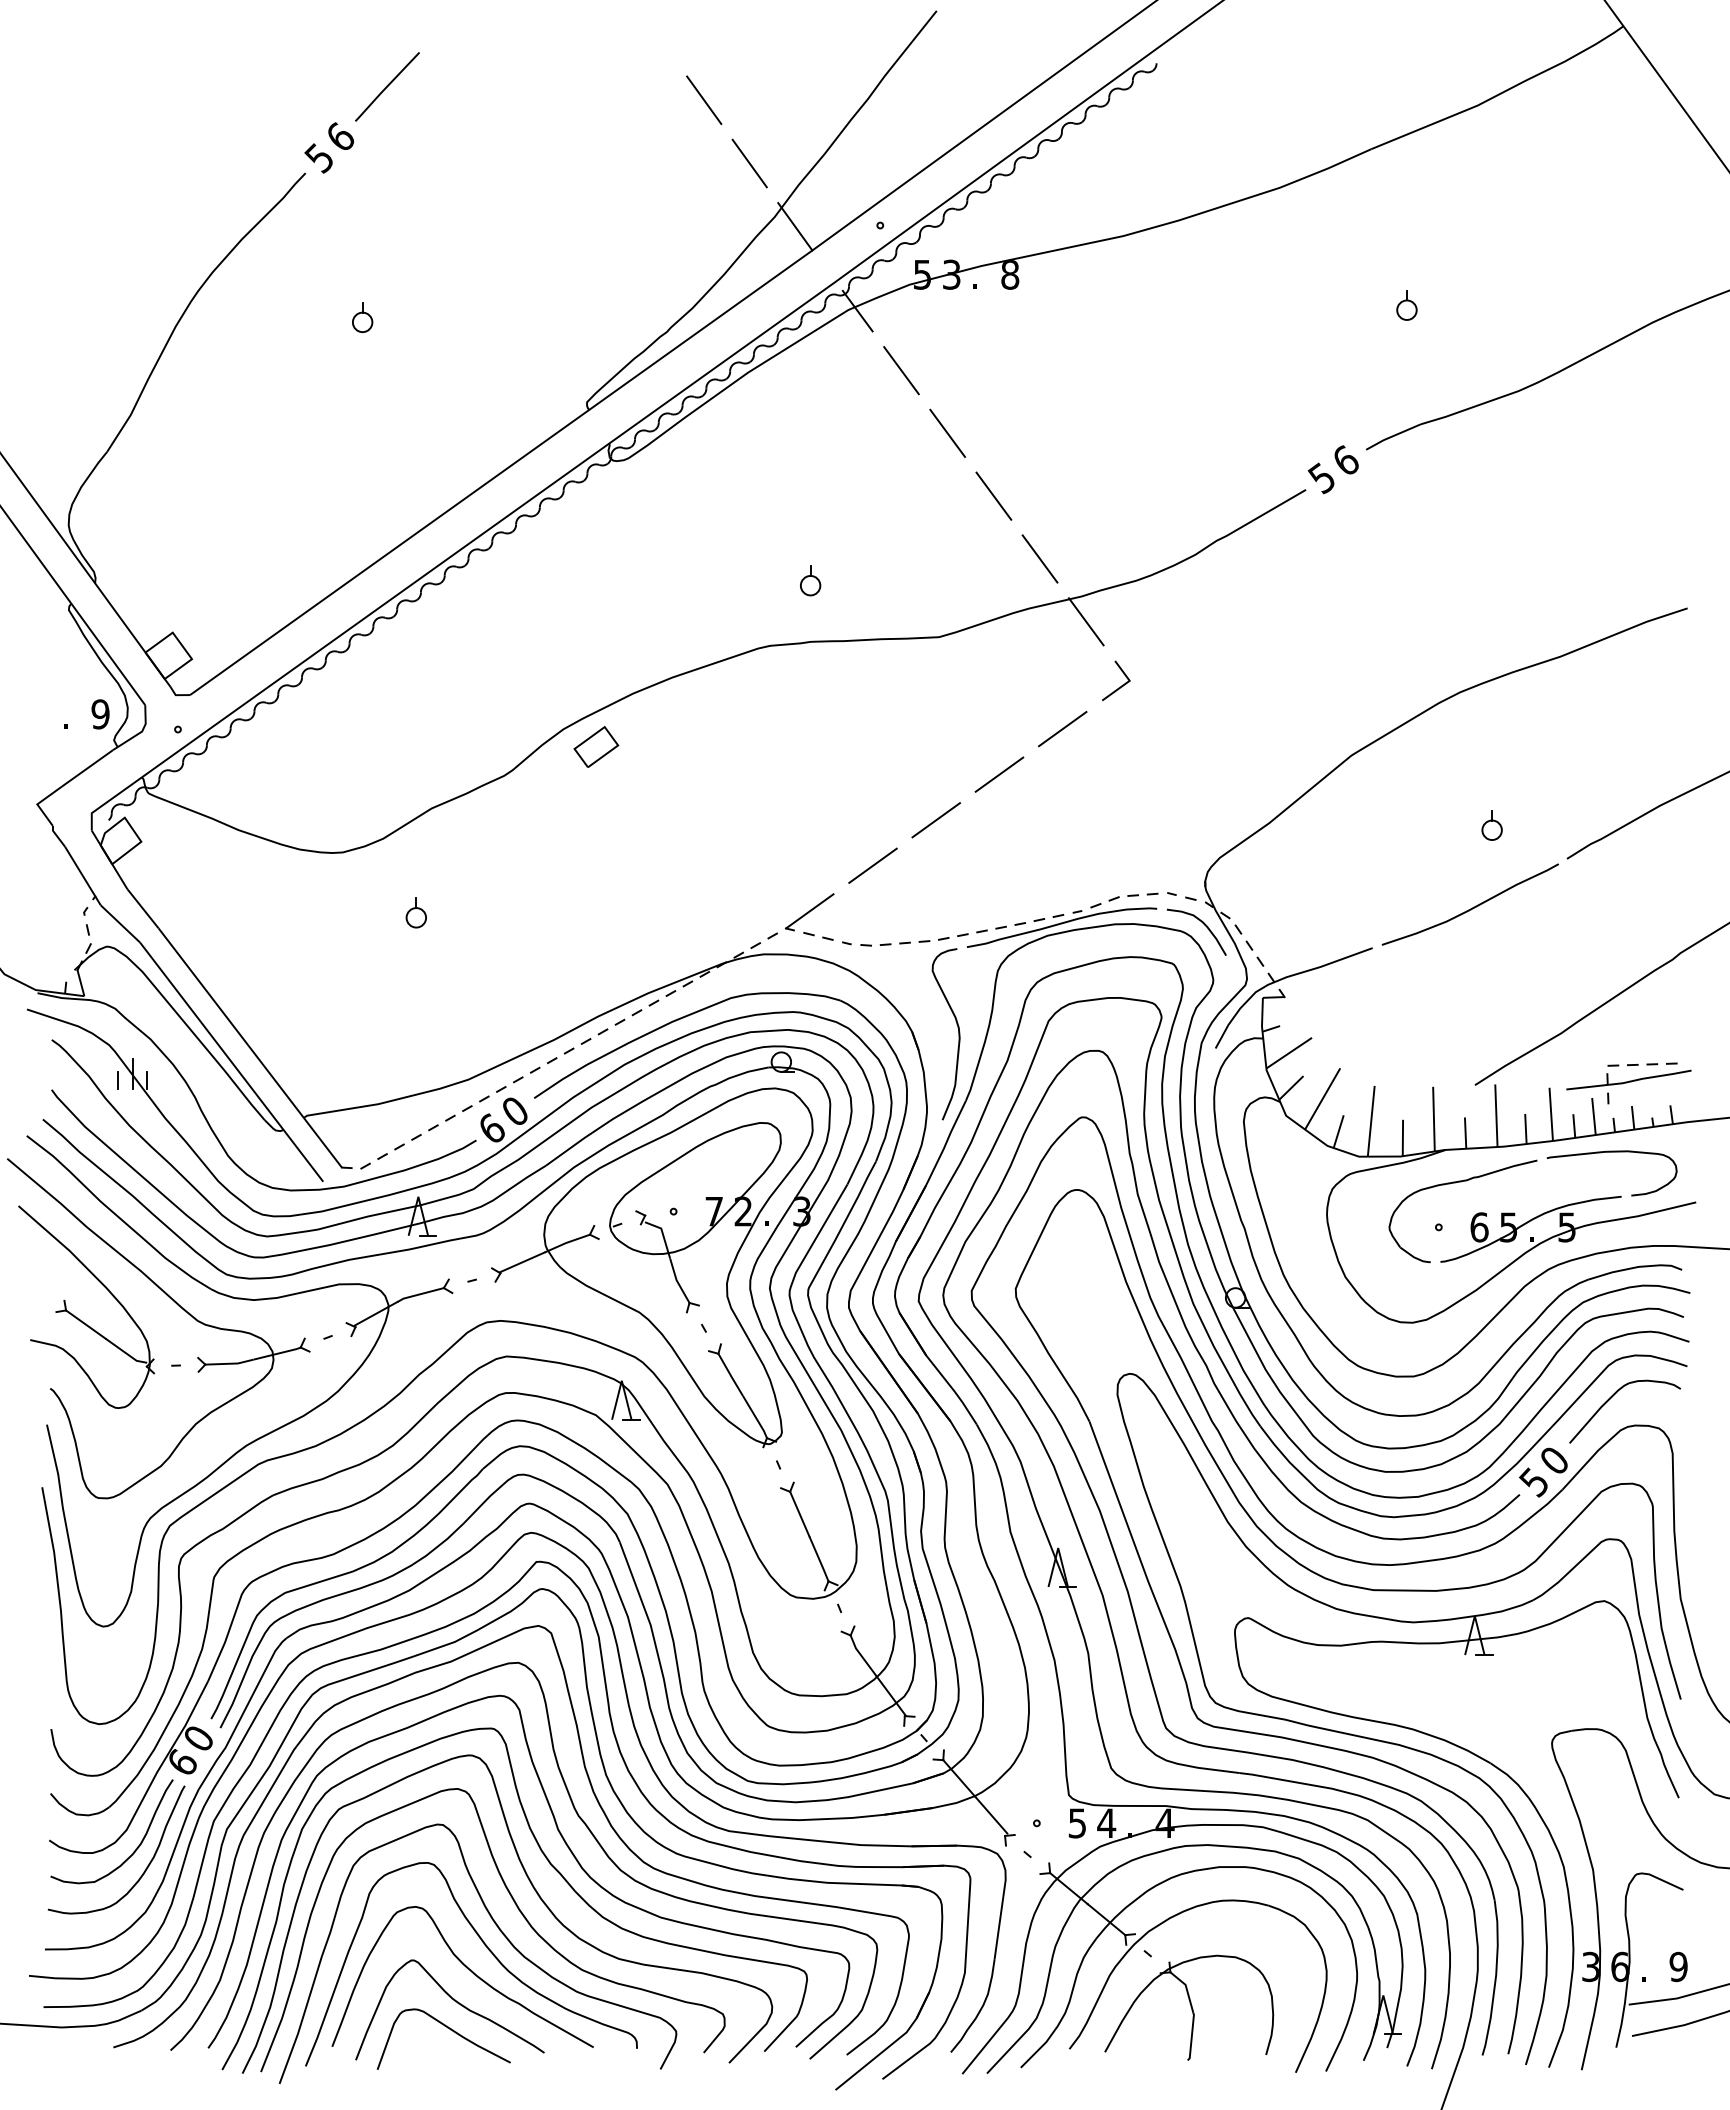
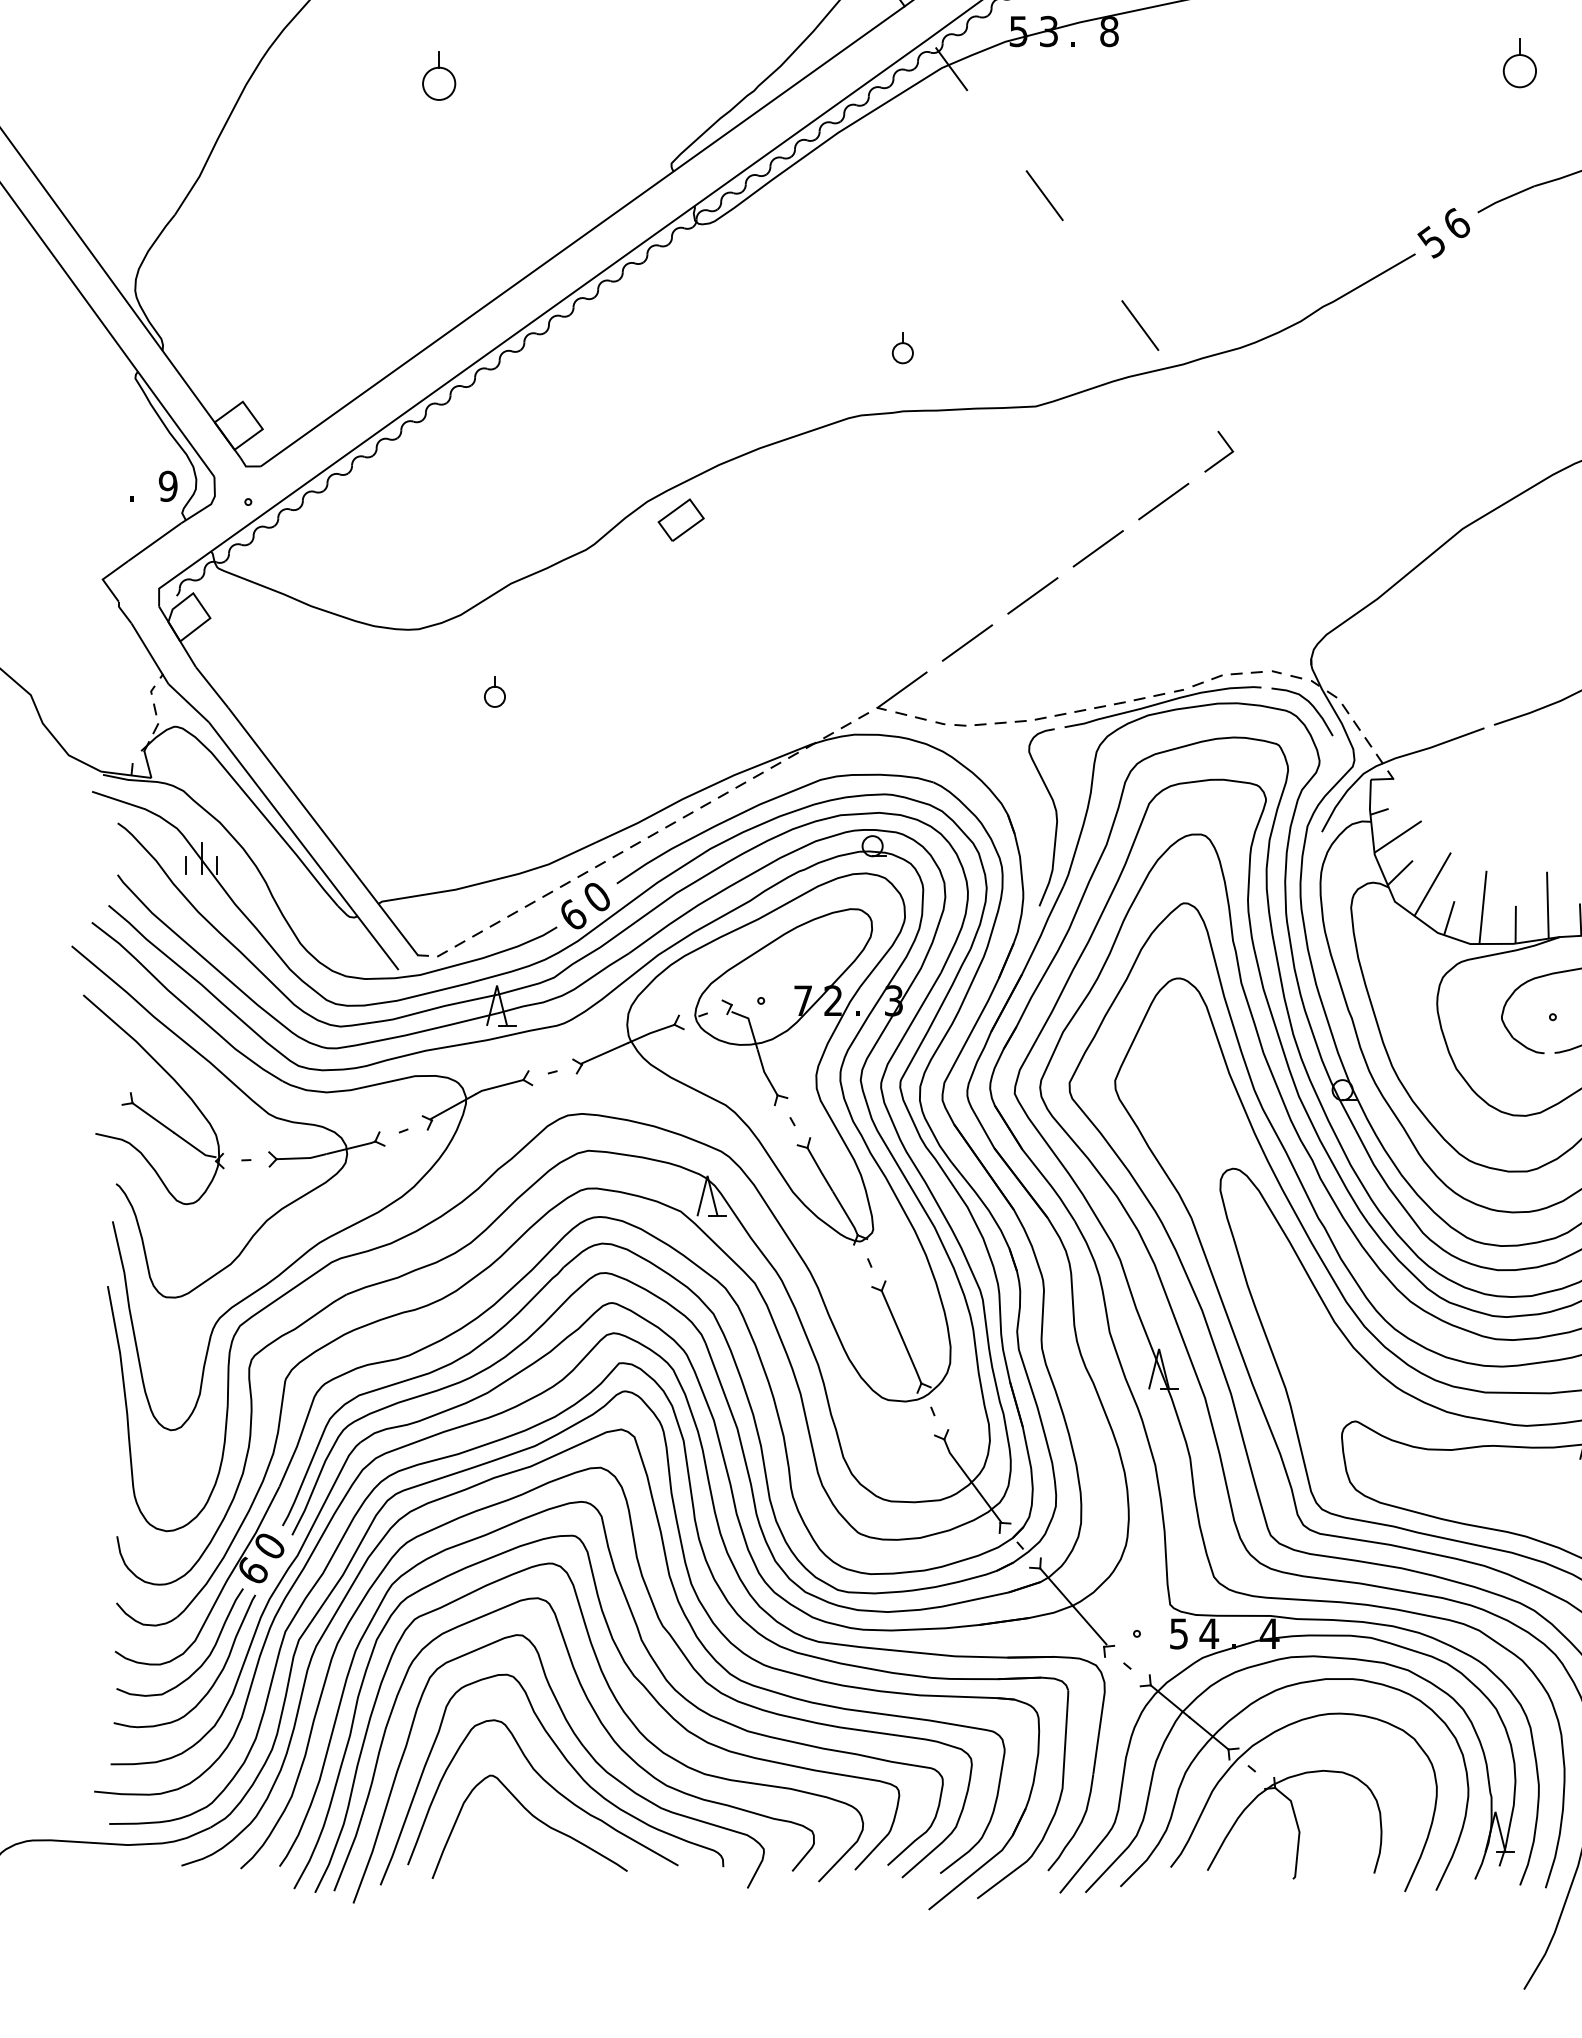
part: (1406, 305) -> (1519, 63), size x1.6
part: (362, 317) -> (439, 75), size x1.6
line: (901, 370) -> (996, 130), removed
line: (993, 495) -> (1092, 259), removed
line: (1085, 621) -> (1187, 390), removed
curve: (450, 2030) -> (530, 1848), removed

